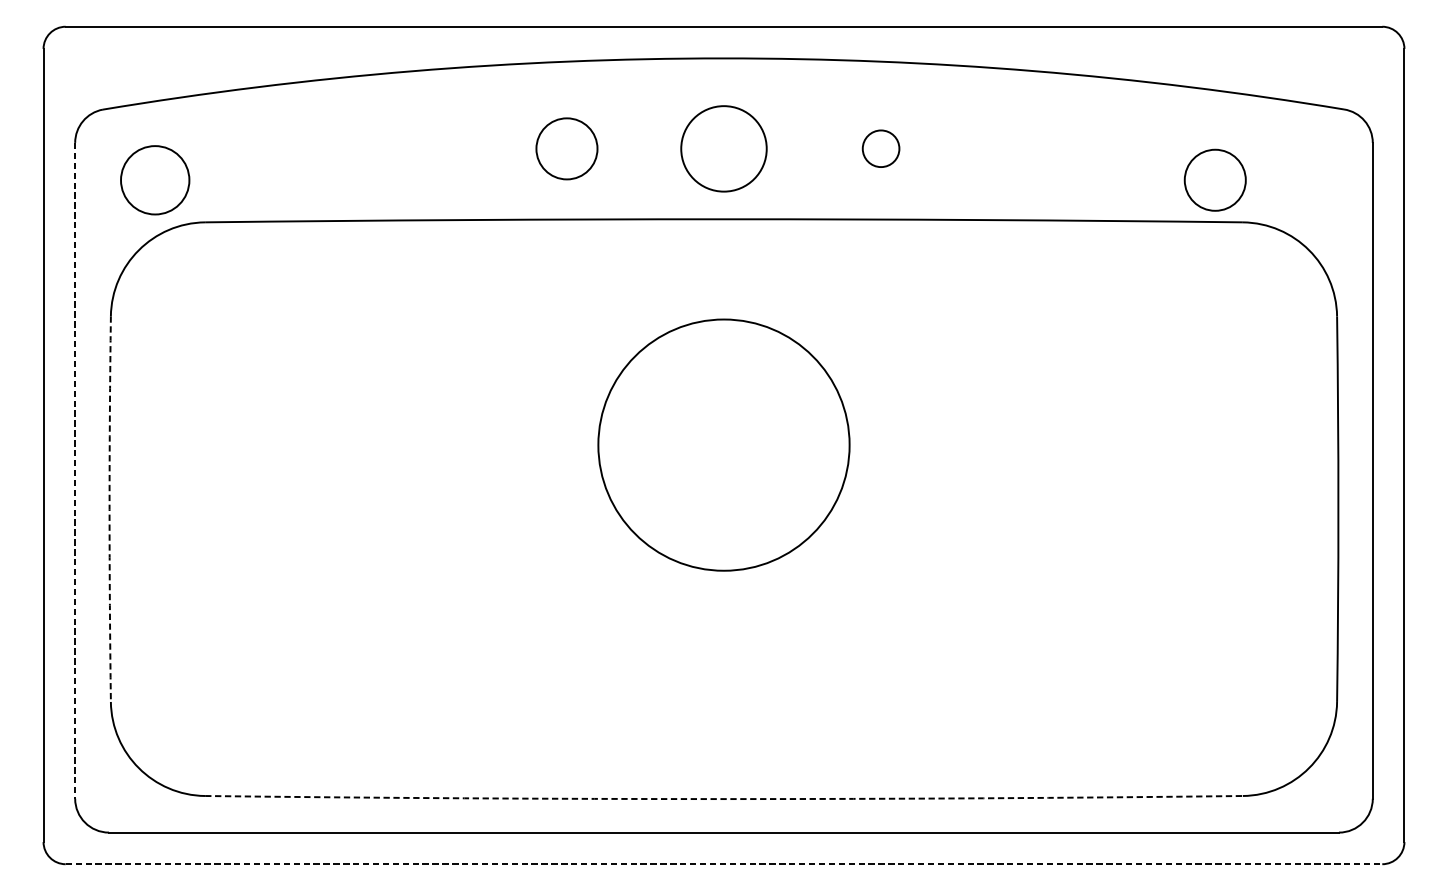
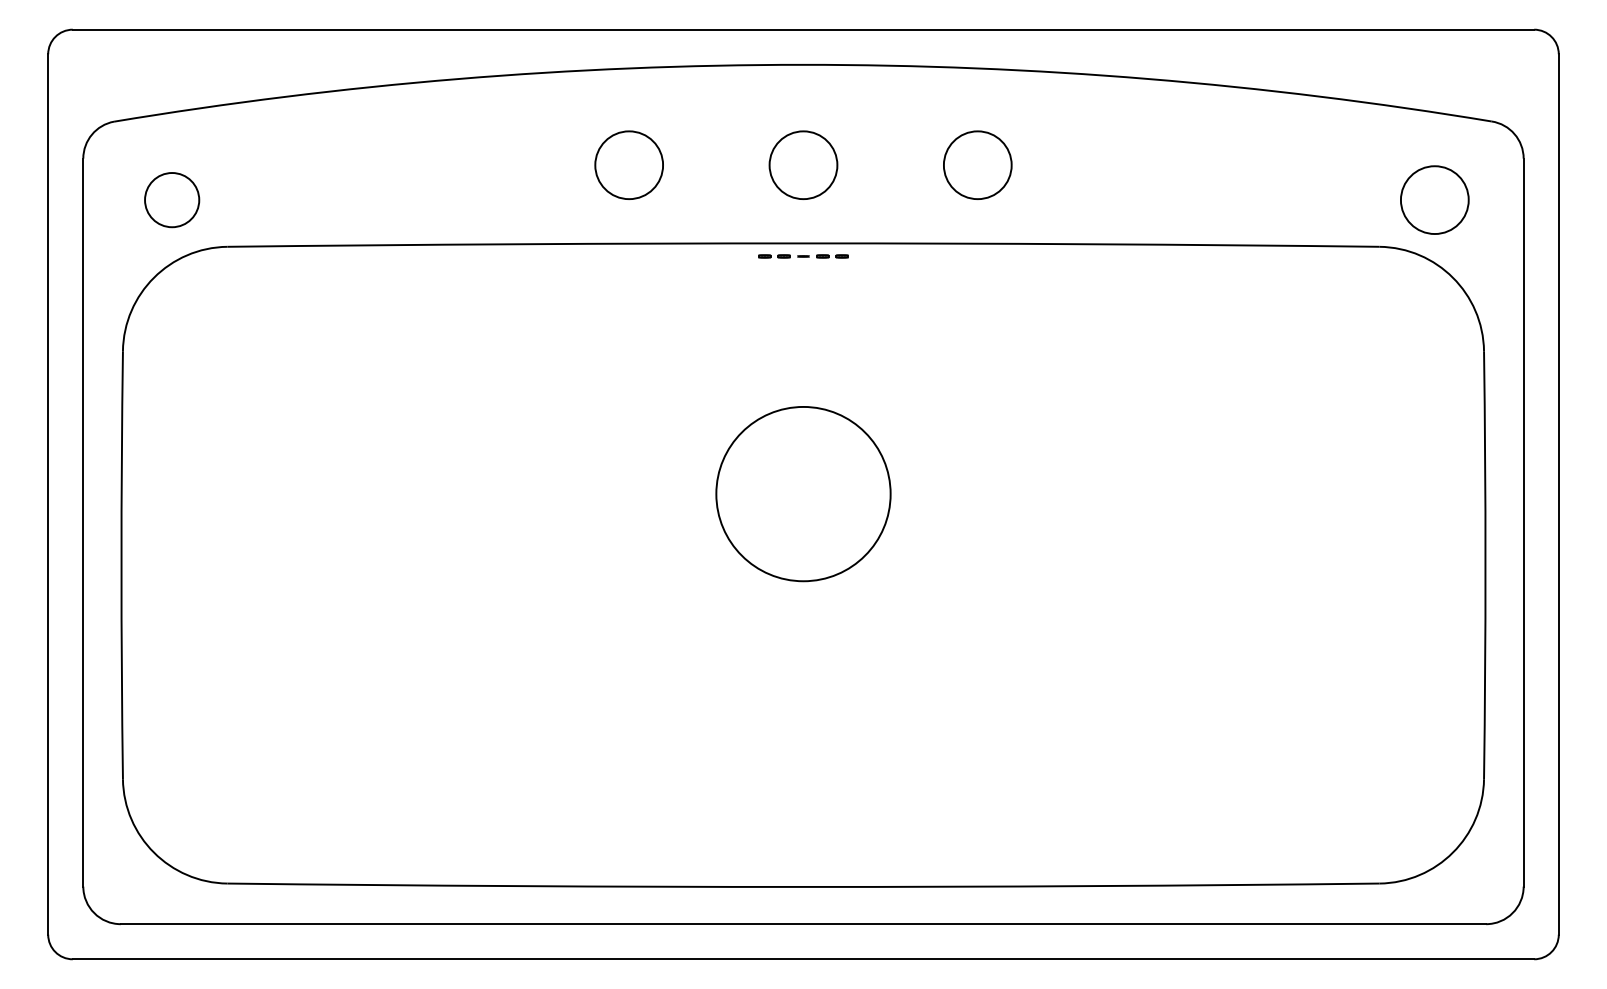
circle: (880, 148) -> (977, 164), size x1.67
circle: (724, 149) -> (803, 165), size x0.71
circle: (1214, 179) -> (1434, 199), moved
circle: (155, 180) -> (172, 200), size x0.71
line: (724, 231) -> (803, 256), added
circle: (724, 444) -> (803, 493), size x0.62
line: (75, 471) -> (83, 523), dashed -> solid
arc: (109, 509) -> (121, 565), dashed -> solid
arc: (724, 798) -> (803, 886), dashed -> solid
line: (724, 864) -> (803, 959), dashed -> solid

